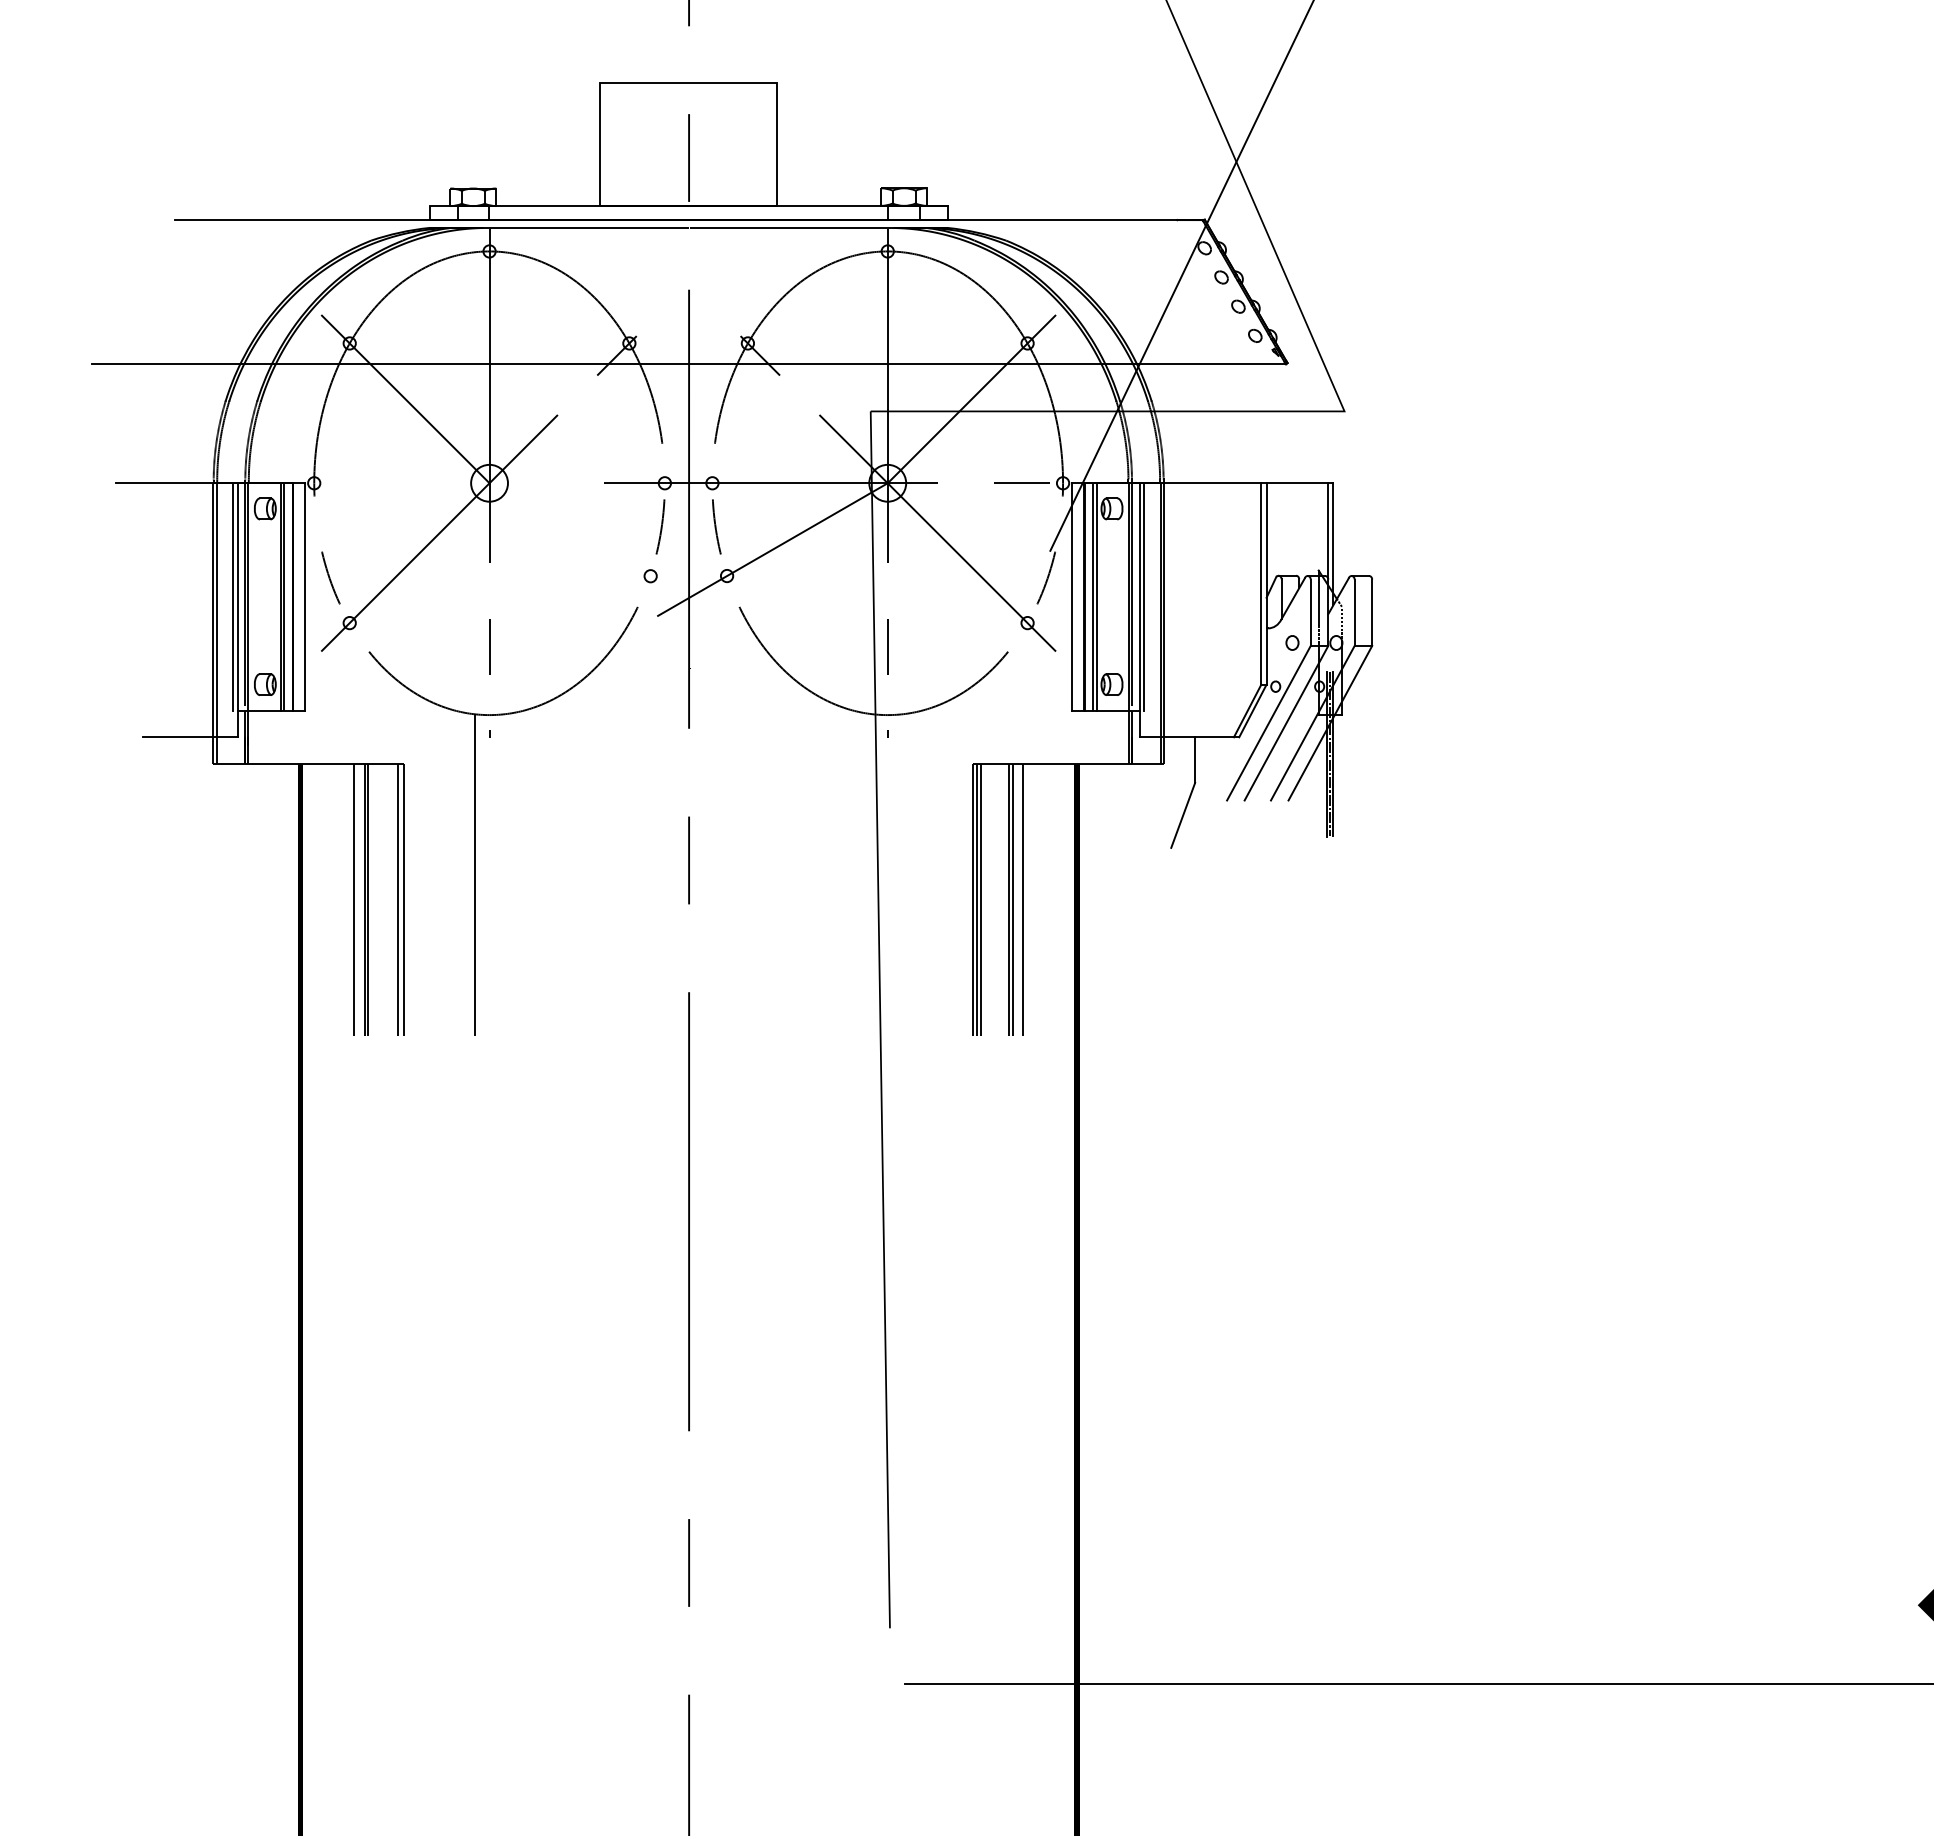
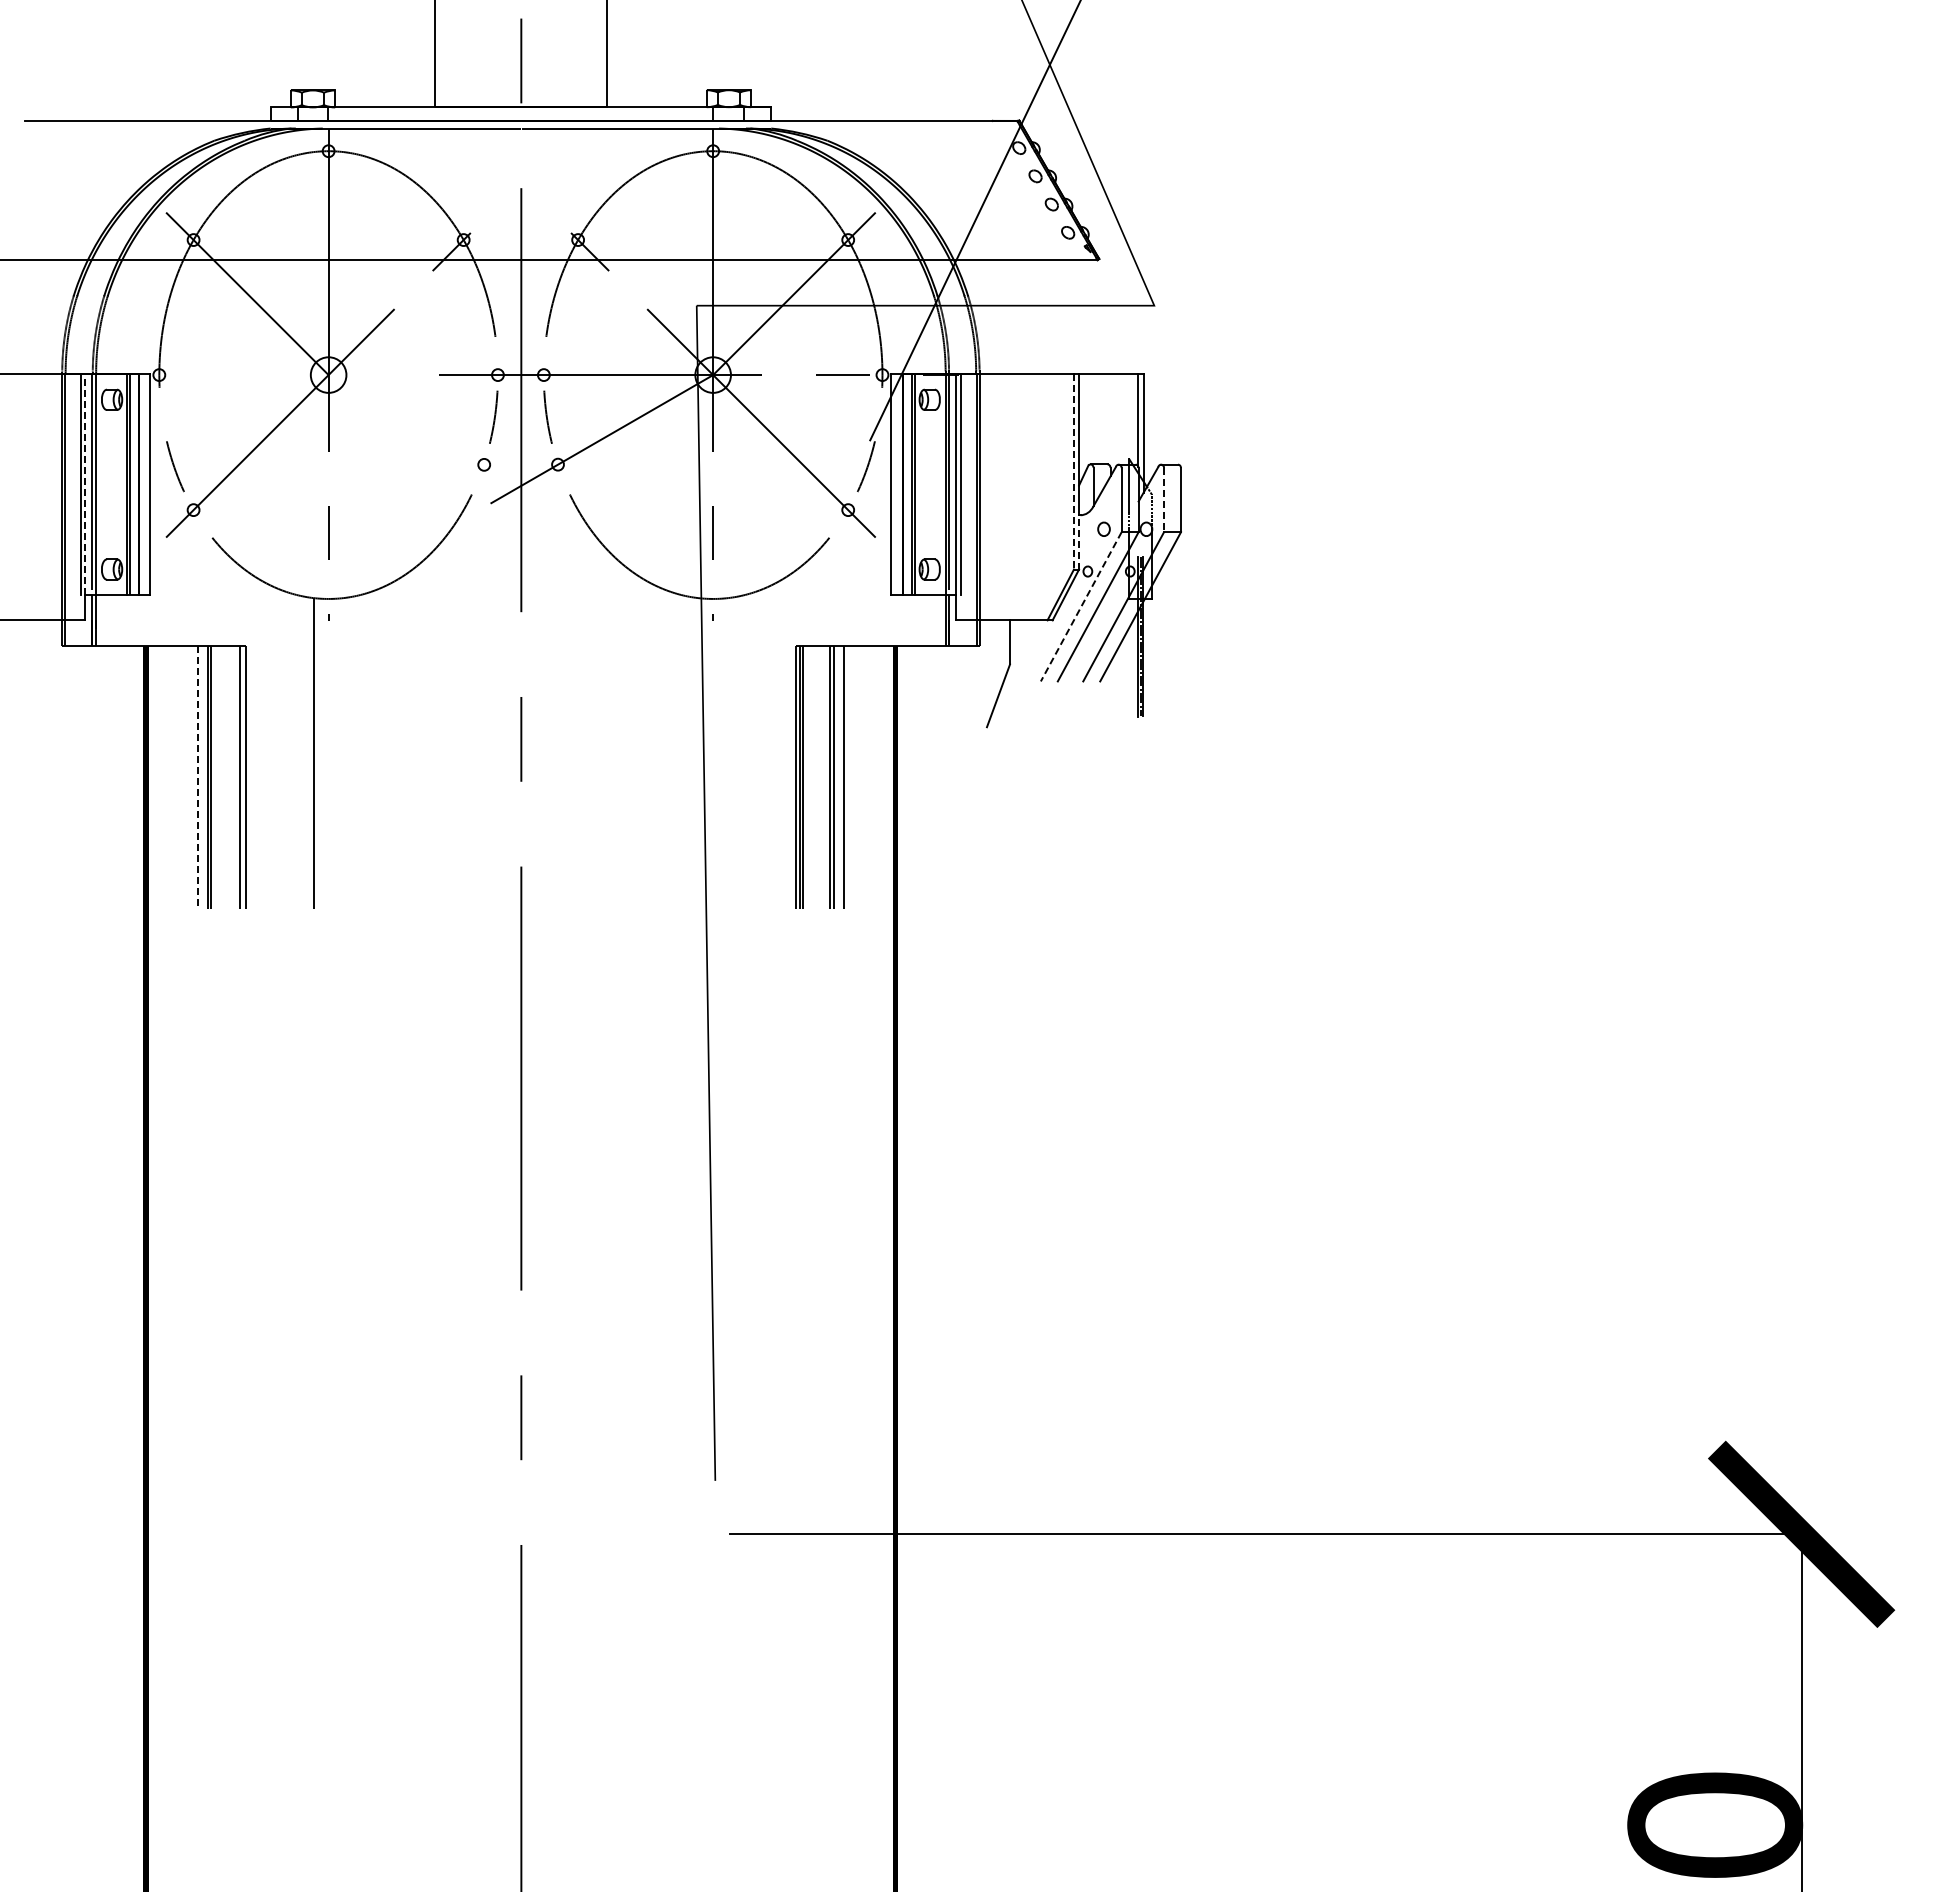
line: (1260, 583) -> (1073, 471), solid -> dashed
line: (237, 596) -> (85, 484), solid -> dashed
line: (1355, 613) -> (1164, 500), solid -> dashed
line: (1267, 655) -> (1079, 541), solid -> dashed
line: (1269, 722) -> (1081, 606), solid -> dashed
line: (353, 899) -> (197, 777), solid -> dashed

